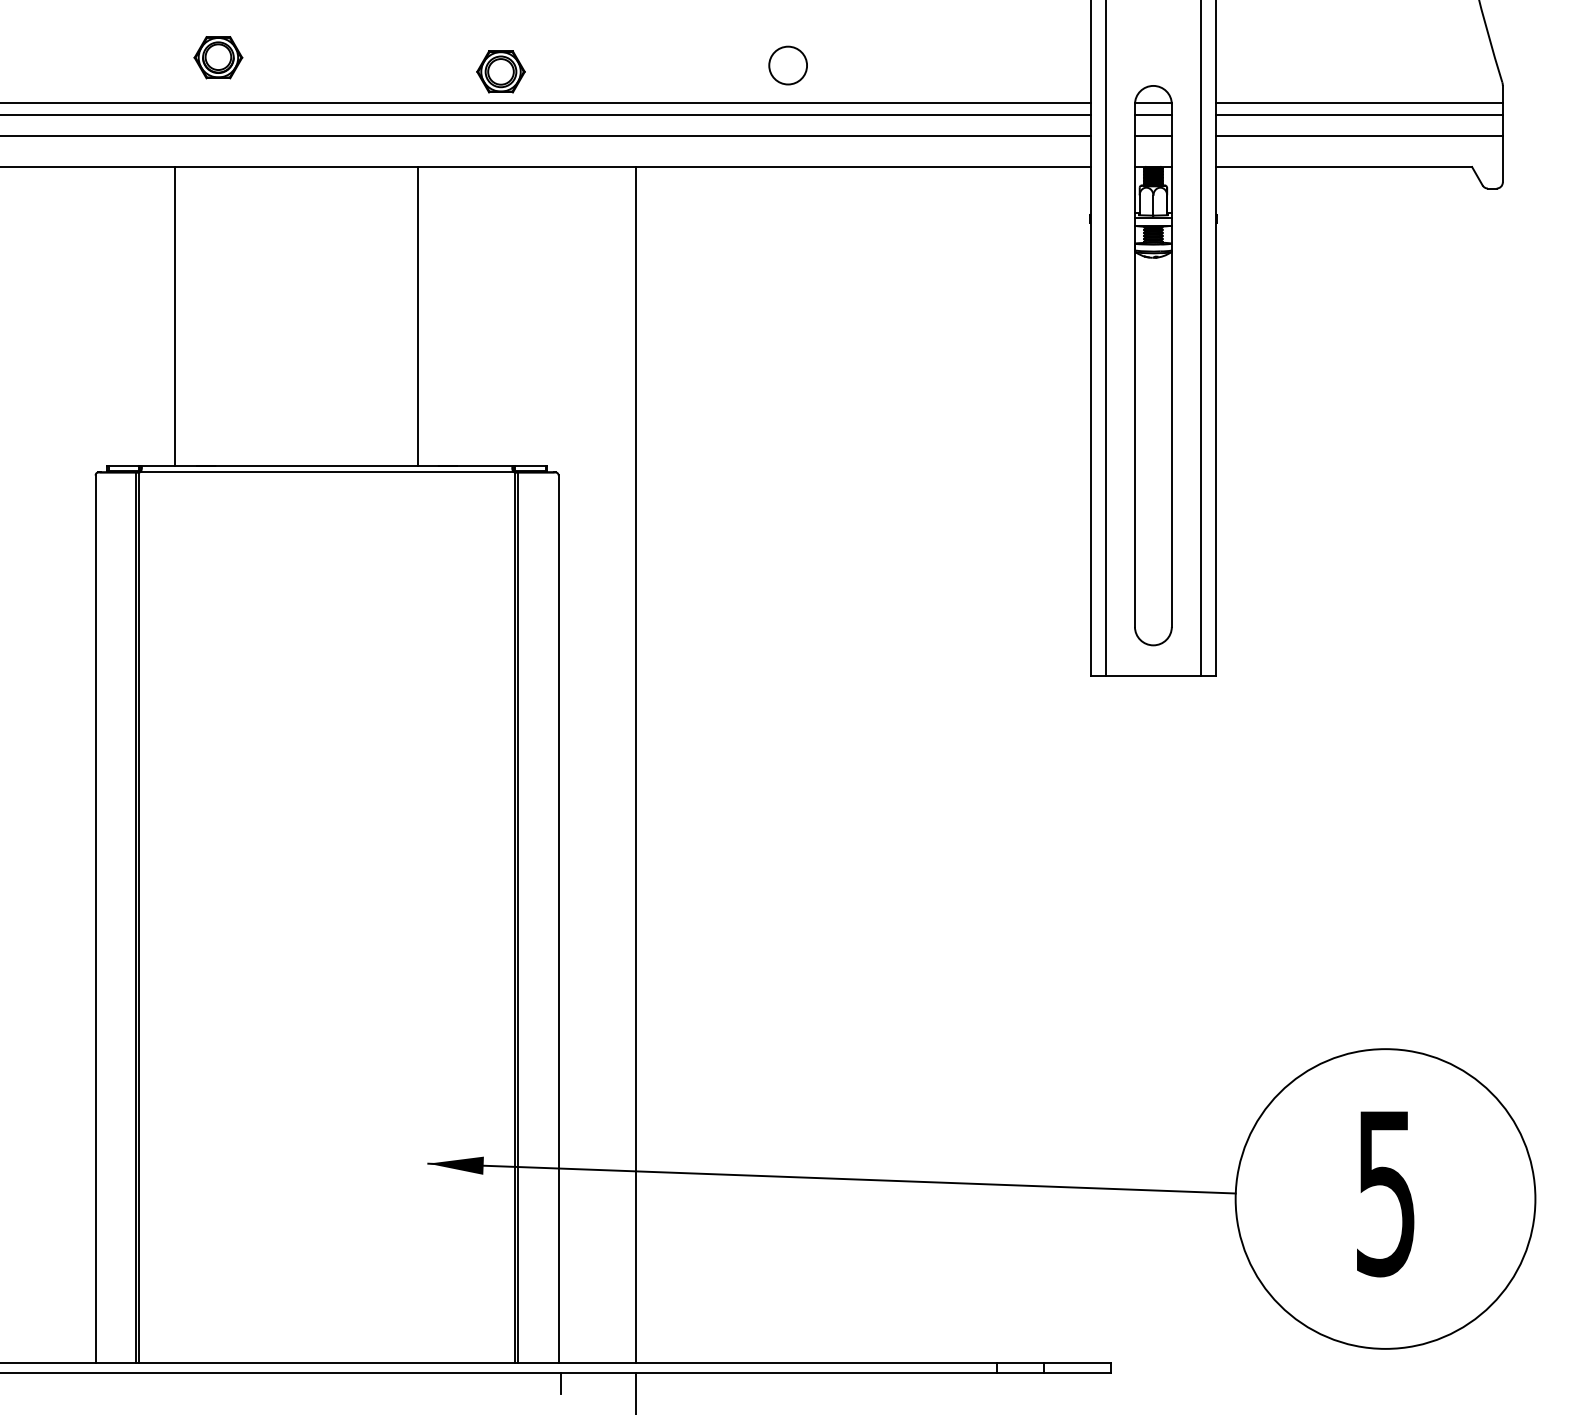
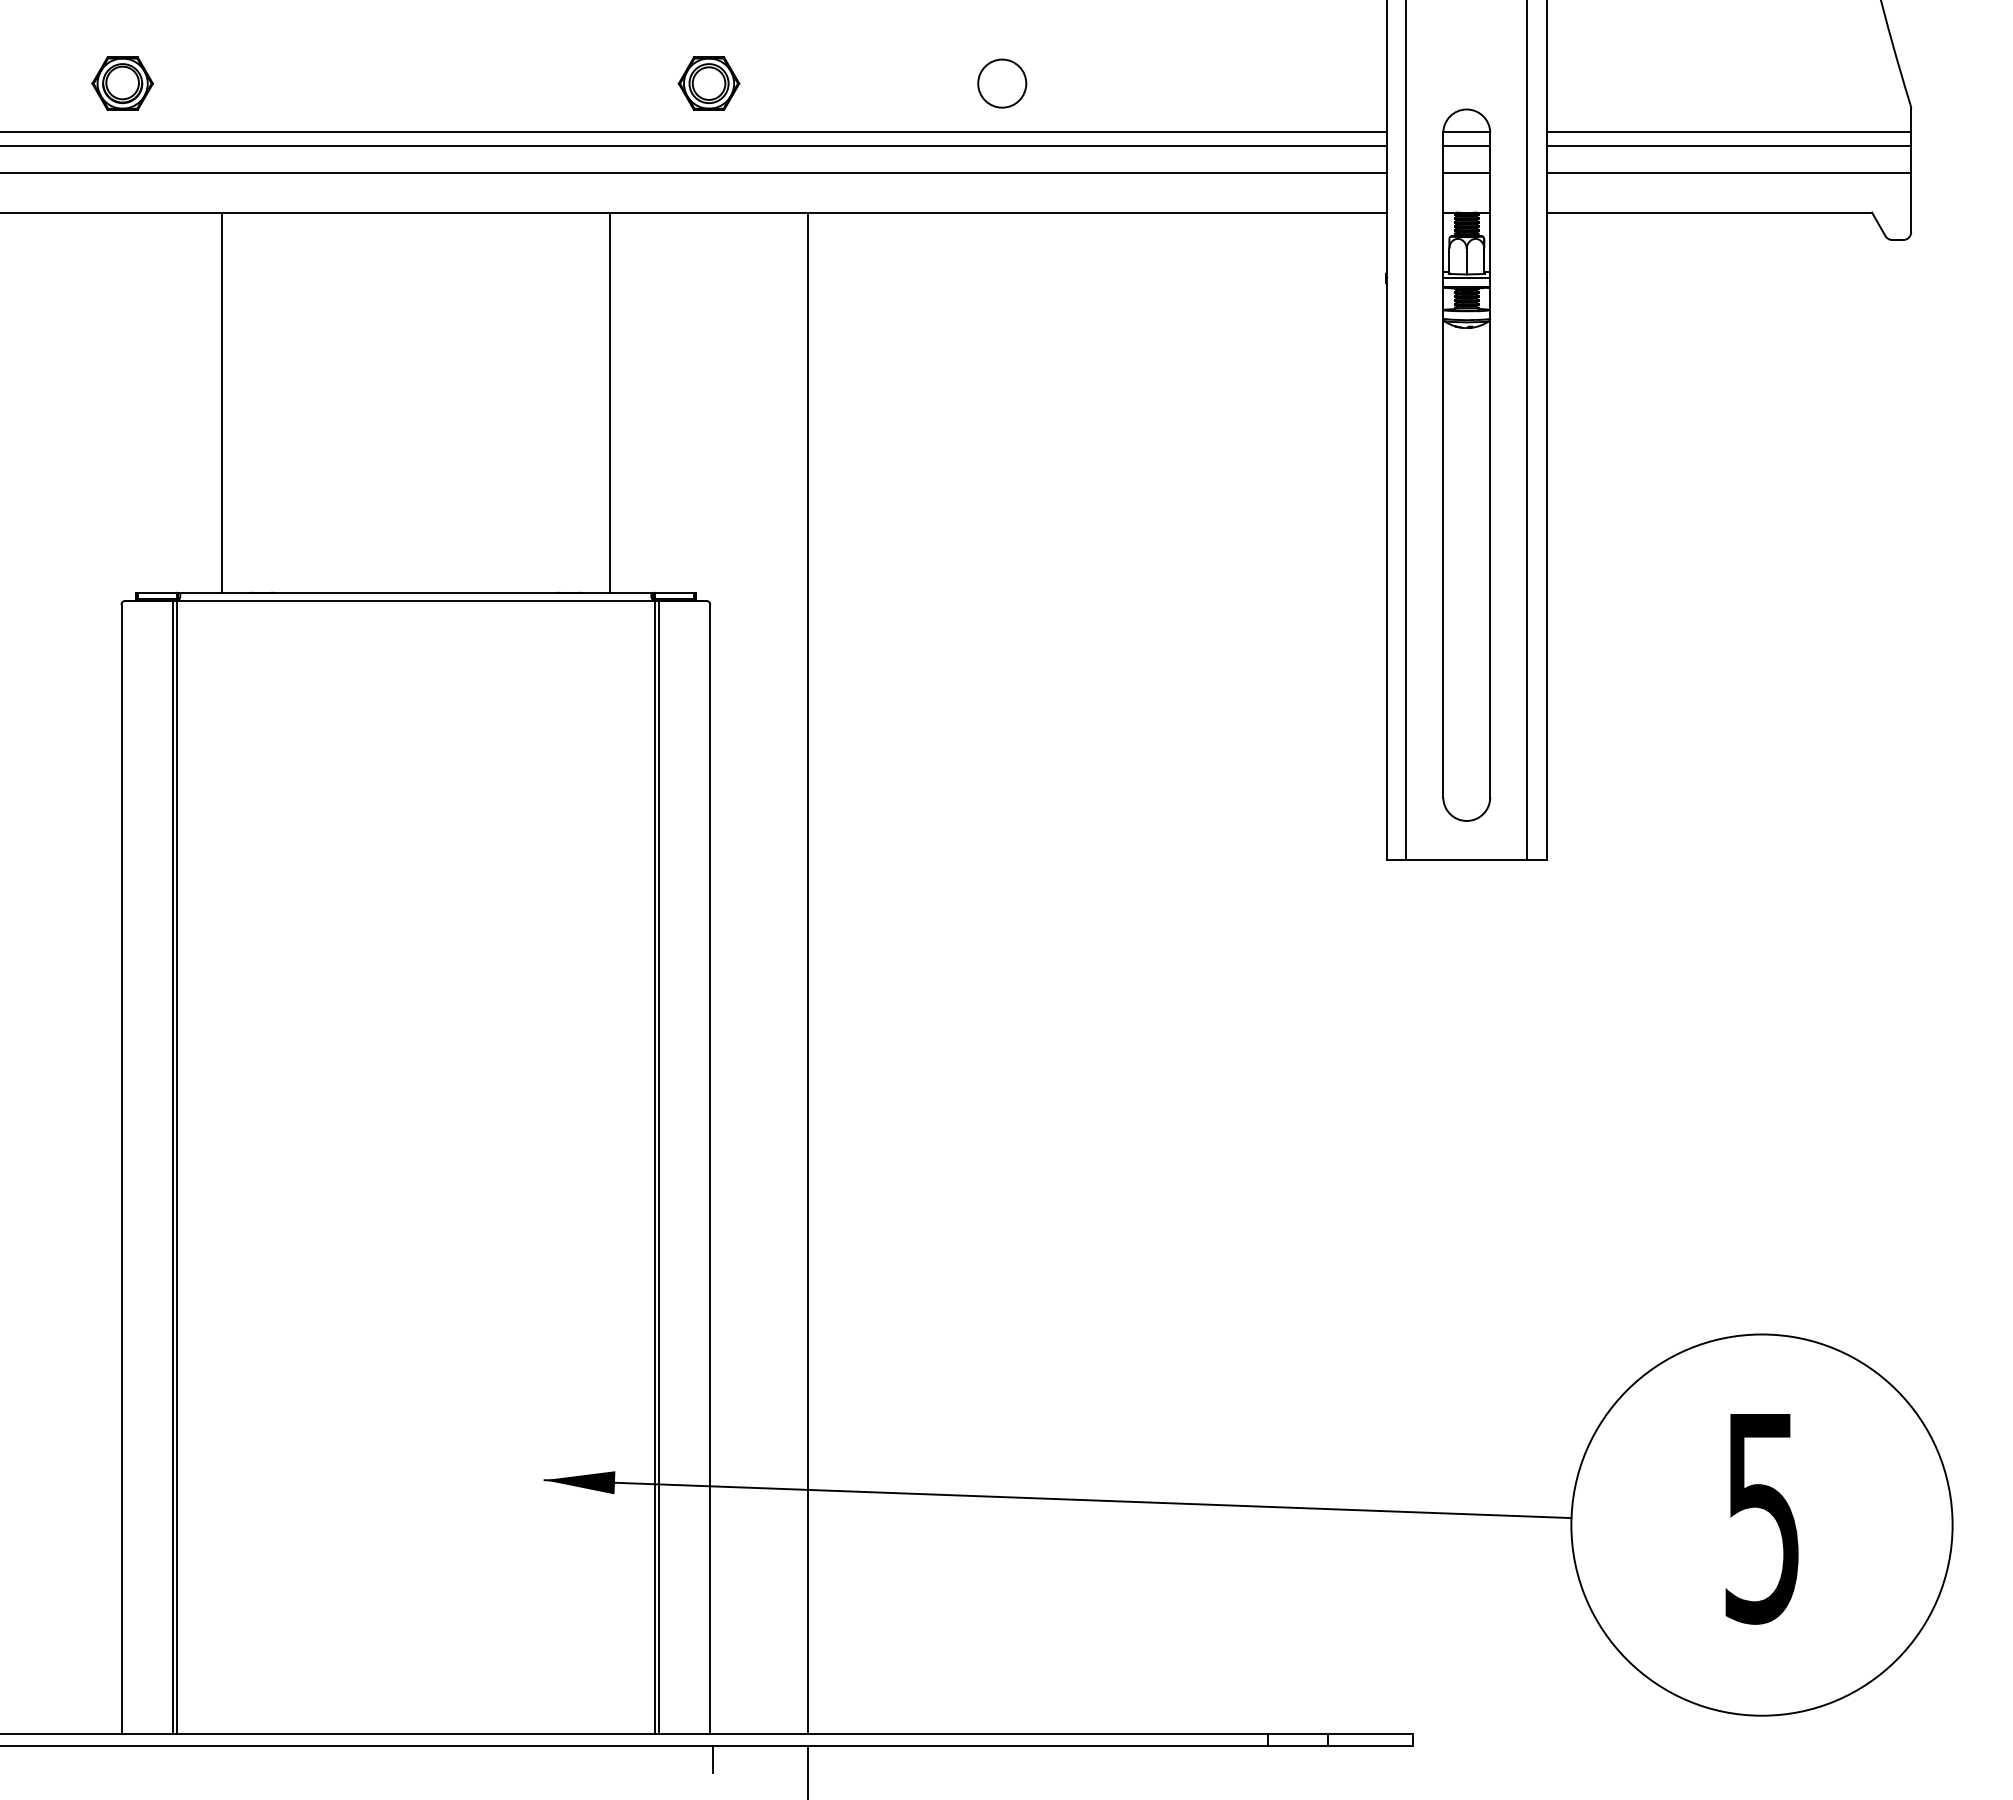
part: (218, 57) -> (122, 83), moved
part: (500, 71) -> (708, 83), moved
line: (418, 316) -> (609, 402), moved

